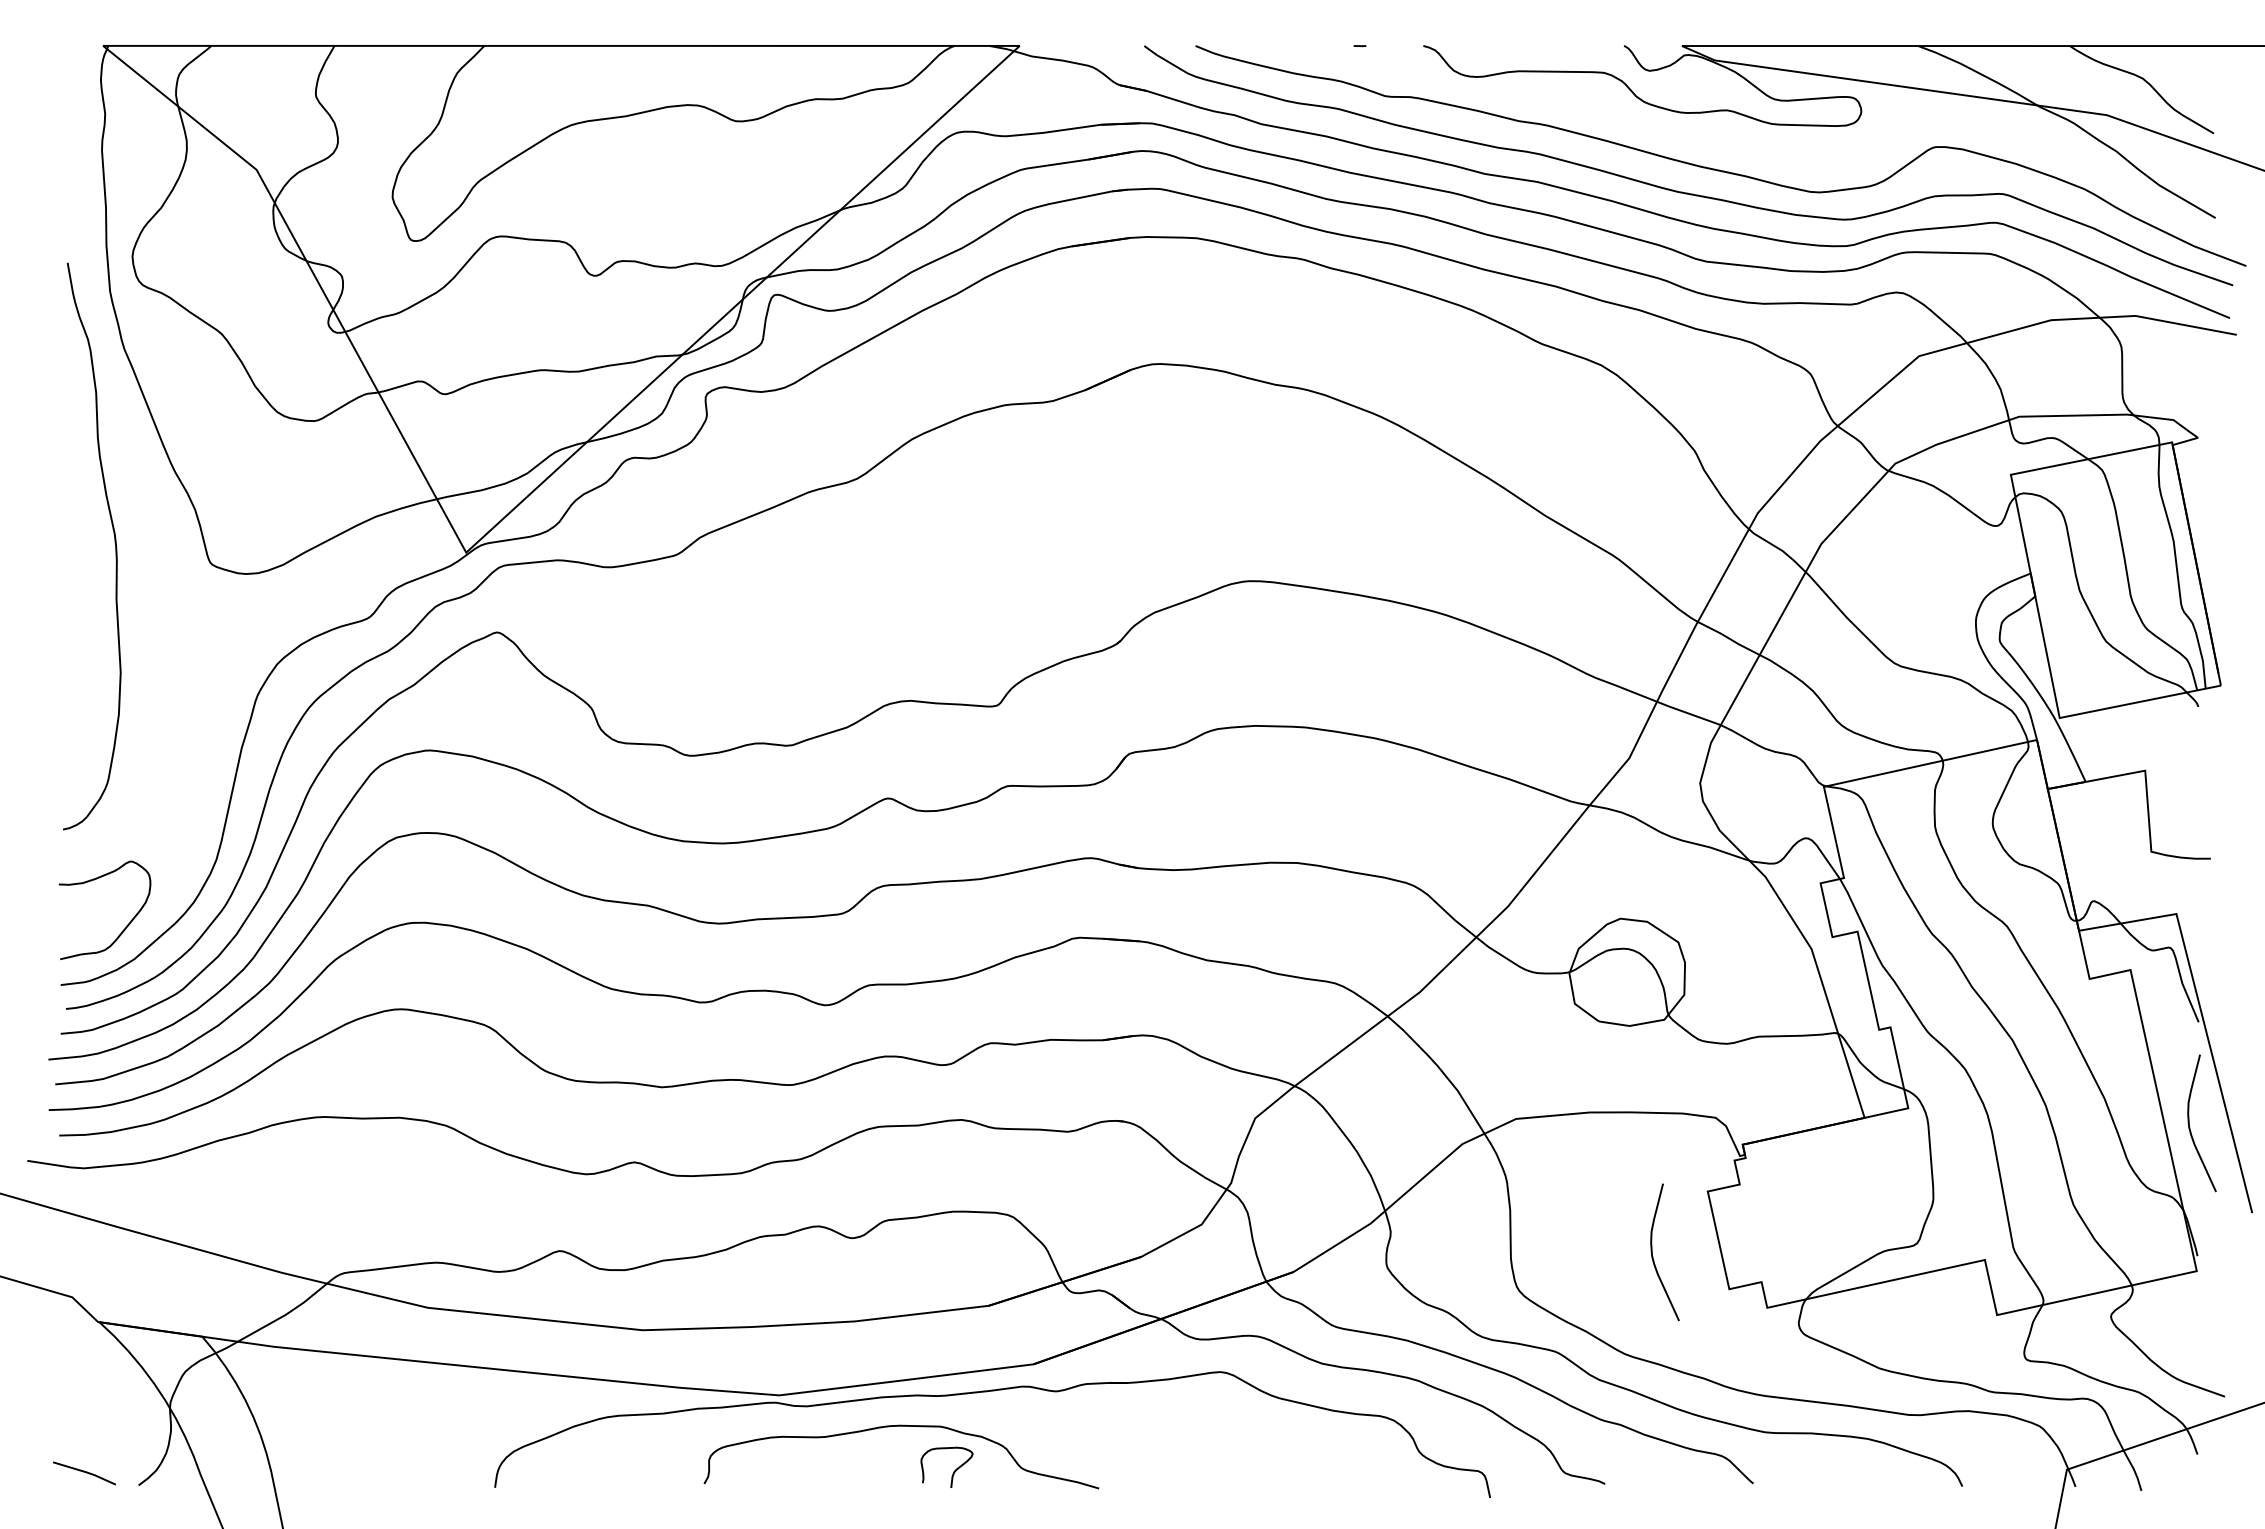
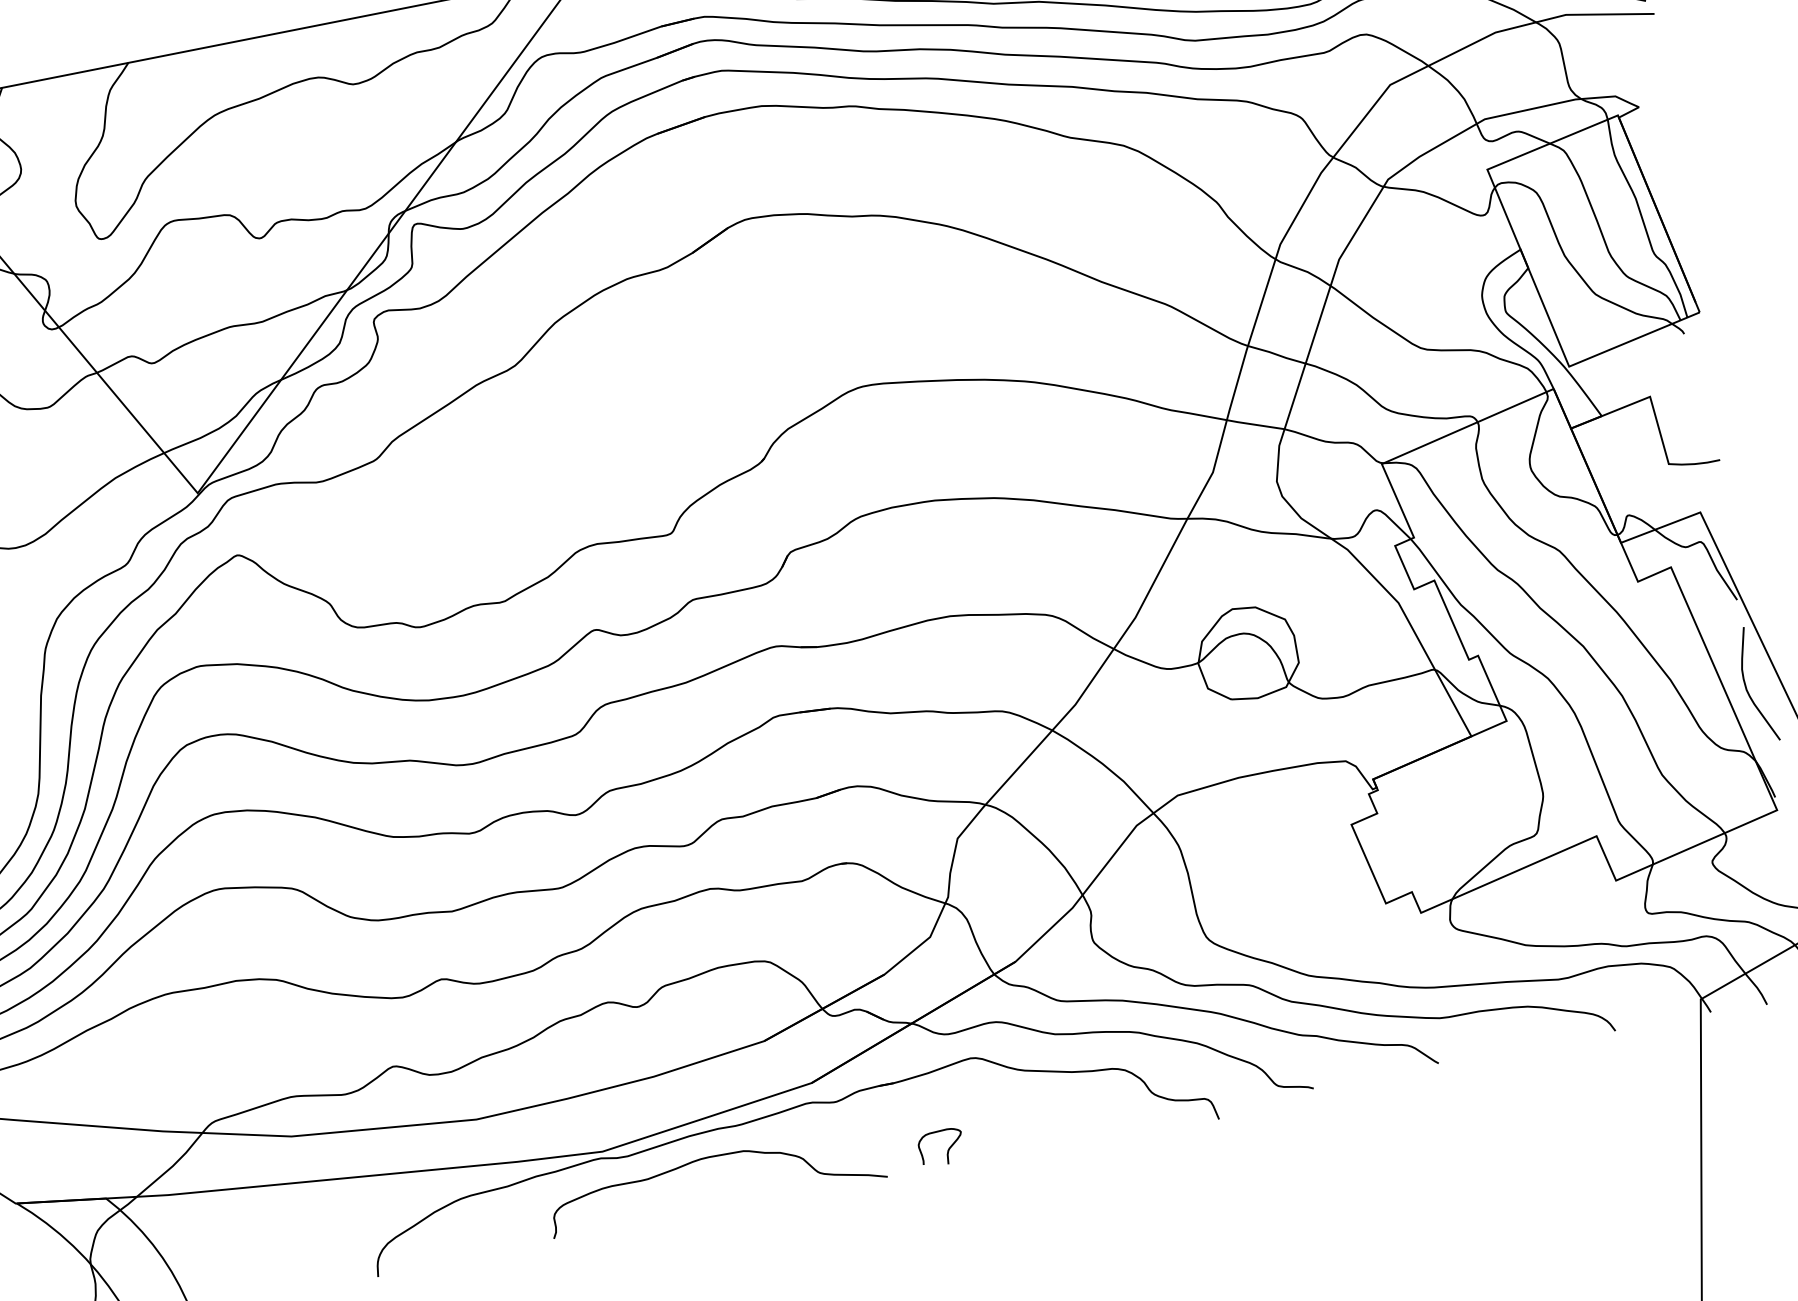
curve: (1653, 1256) -> (1316, 888), removed
curve: (953, 1471) -> (947, 1150), moved

